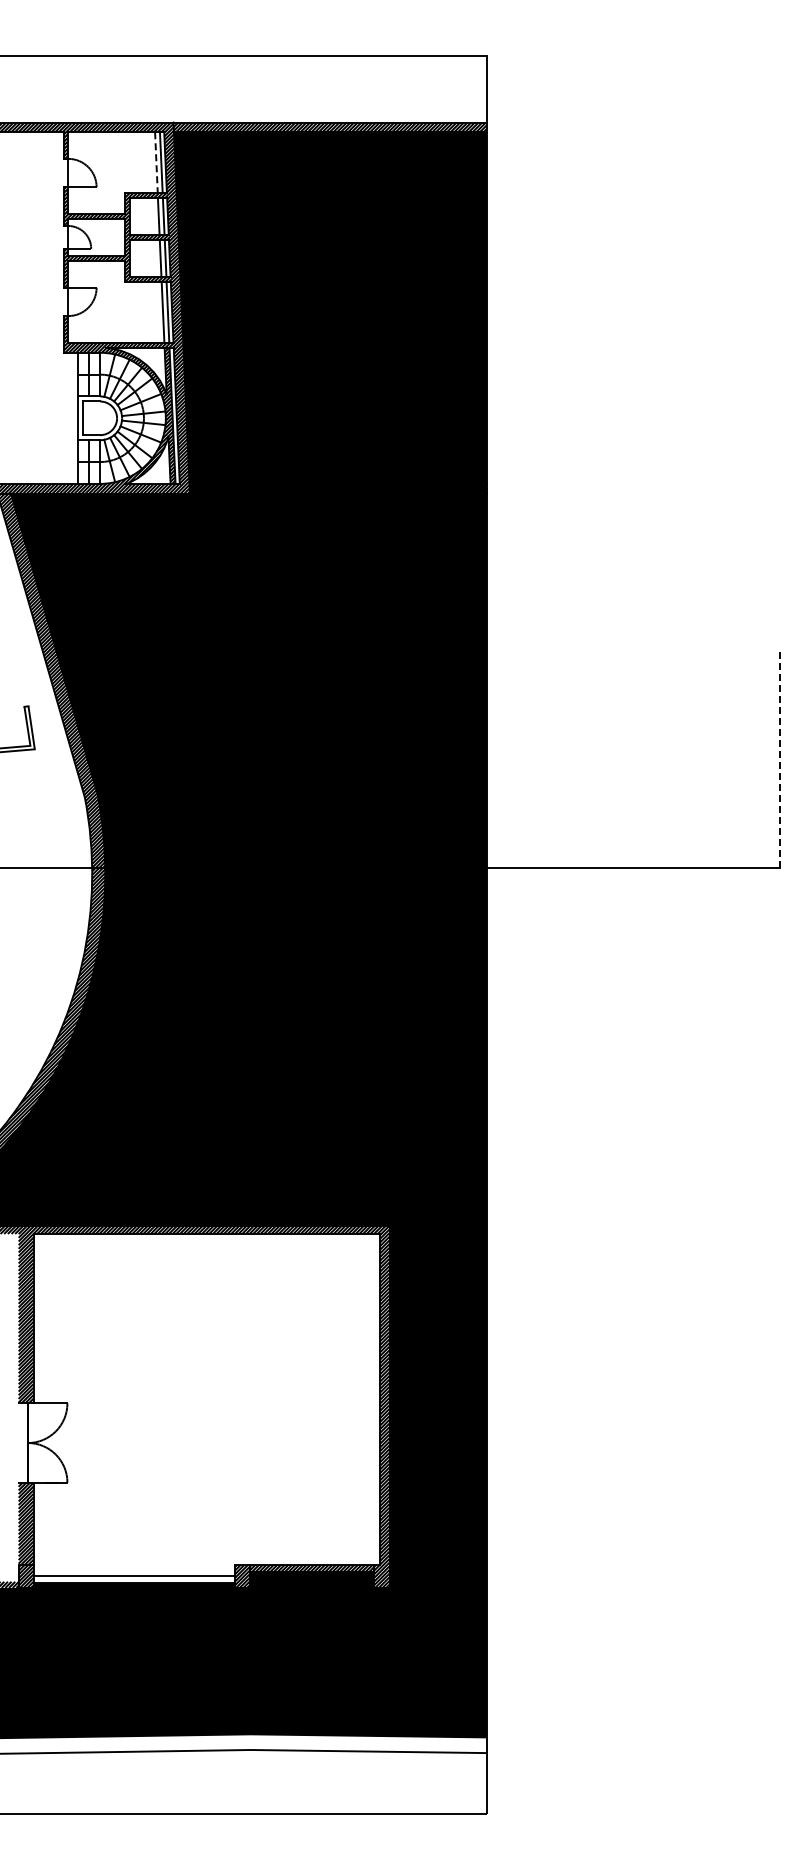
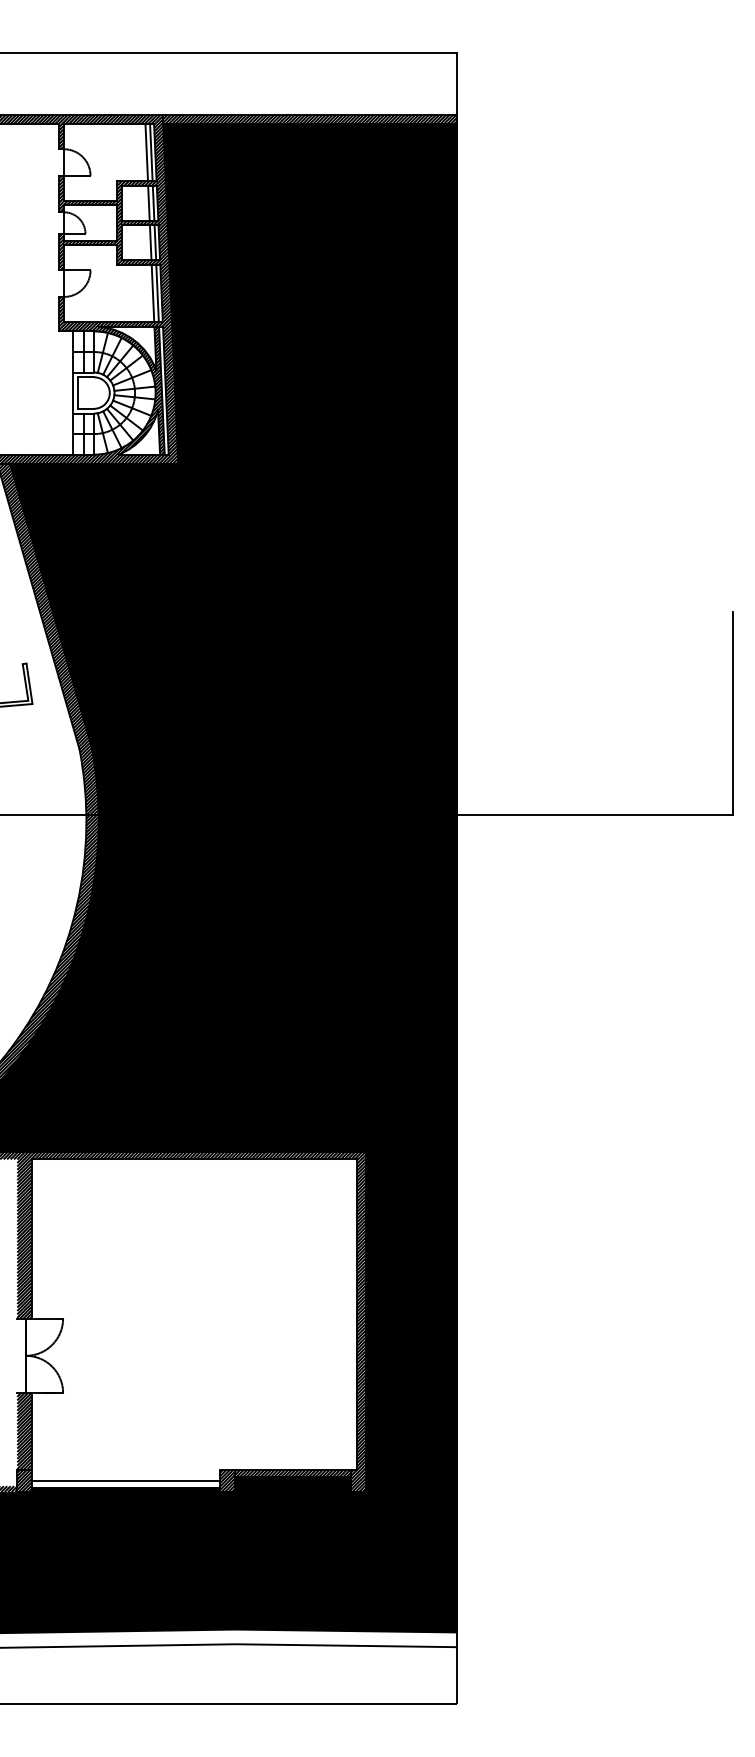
line: (156, 163) -> (146, 153), dashed -> solid
line: (780, 759) -> (733, 713), dashed -> solid

